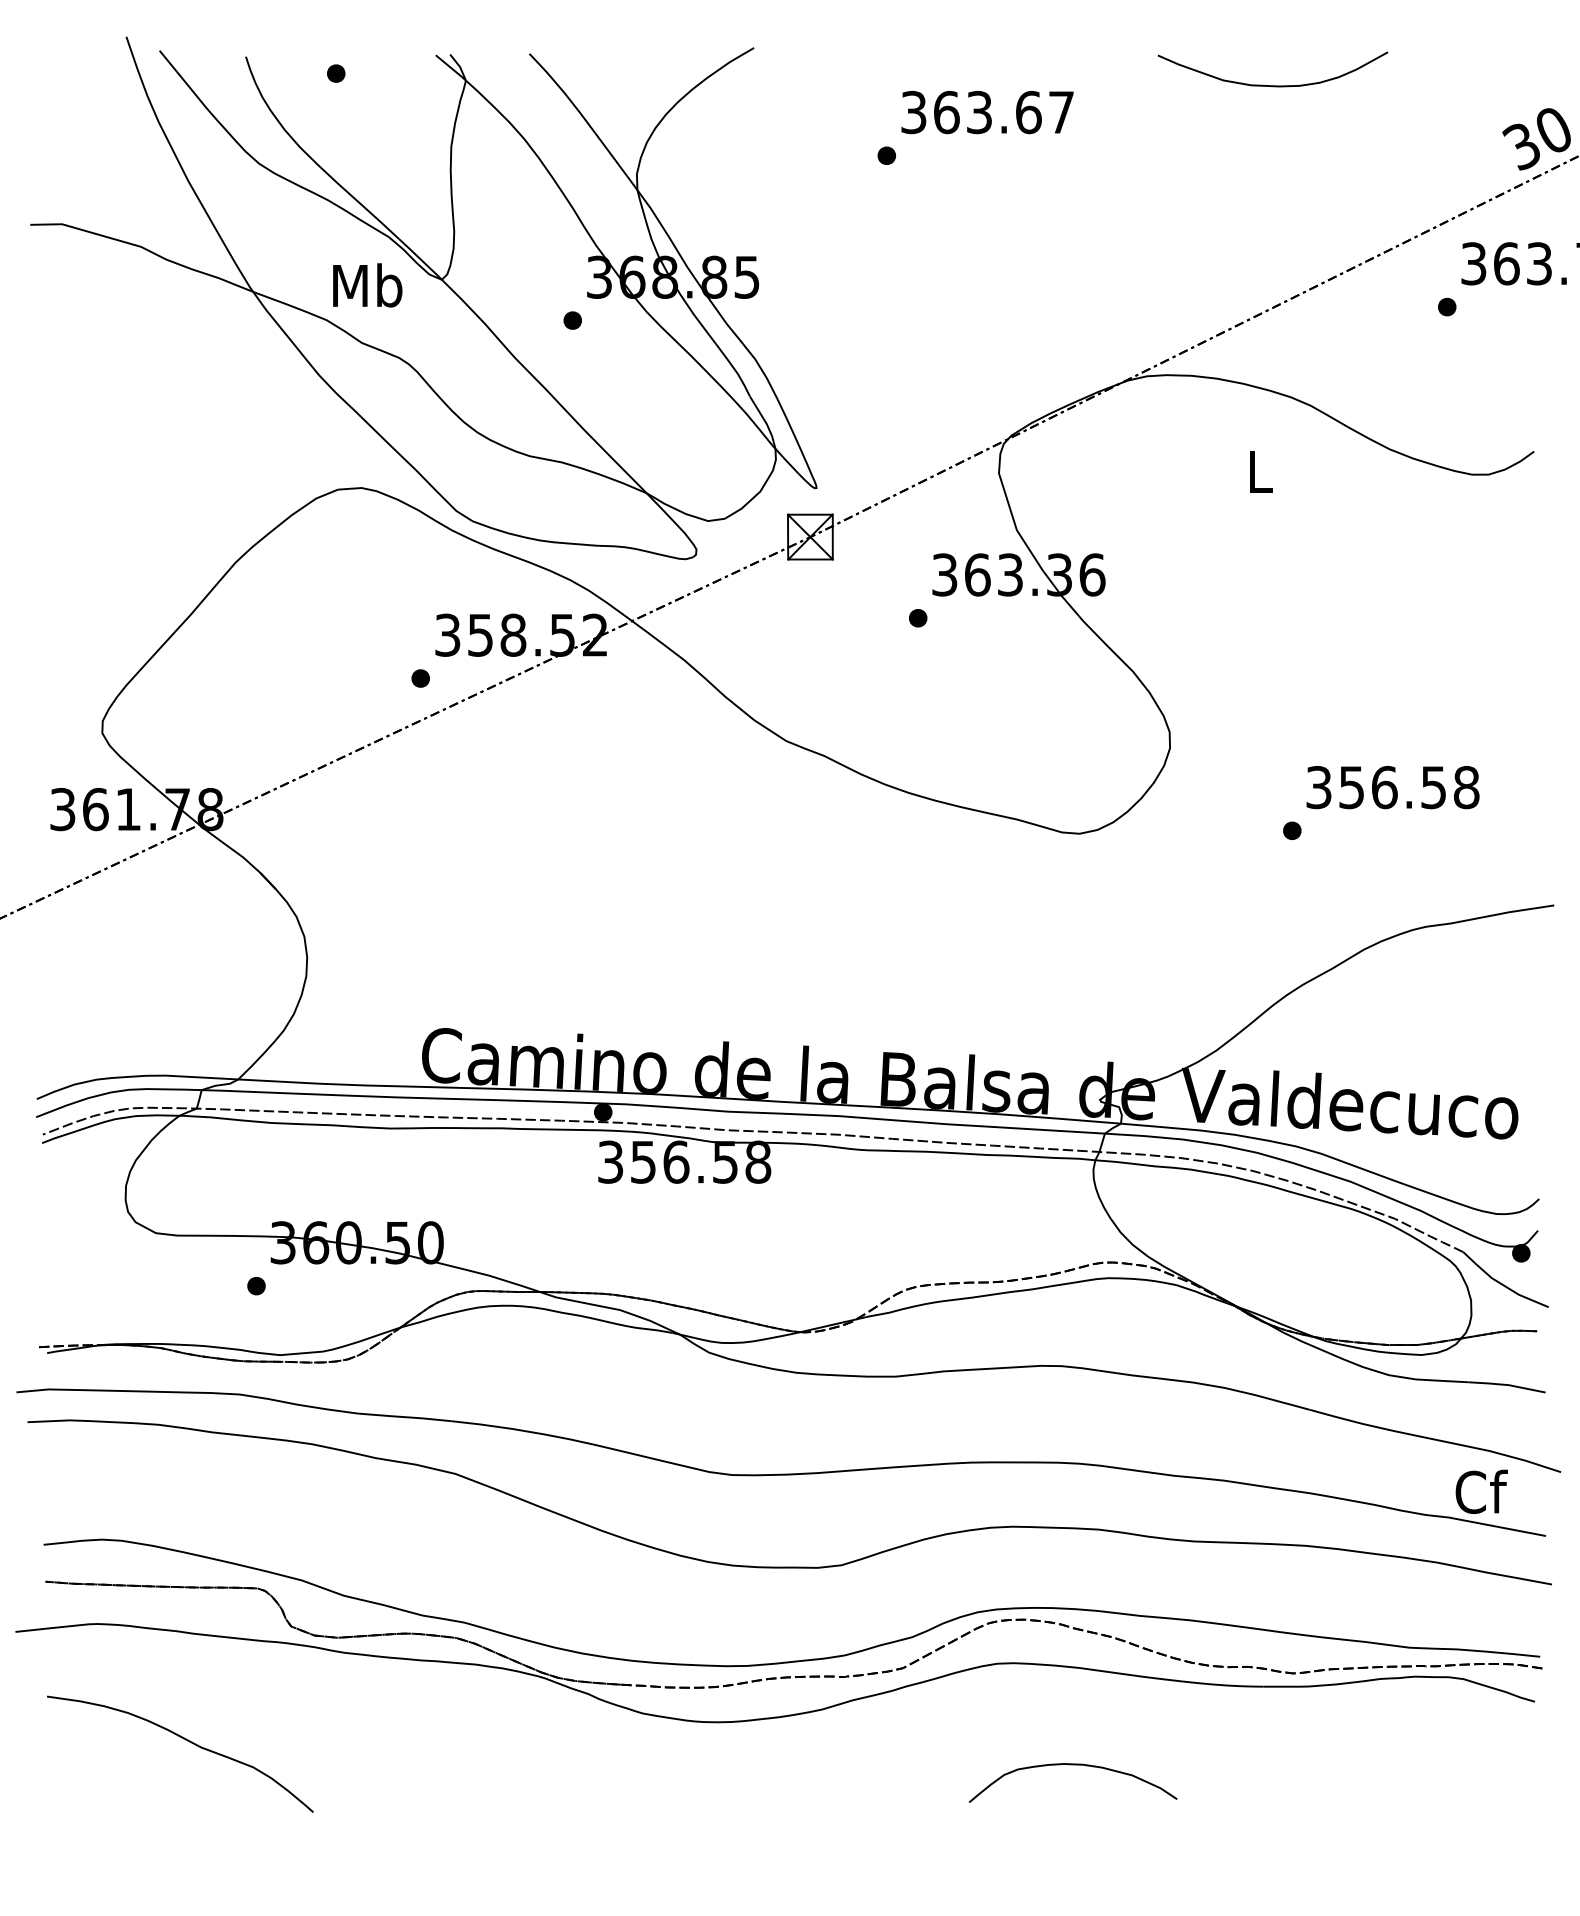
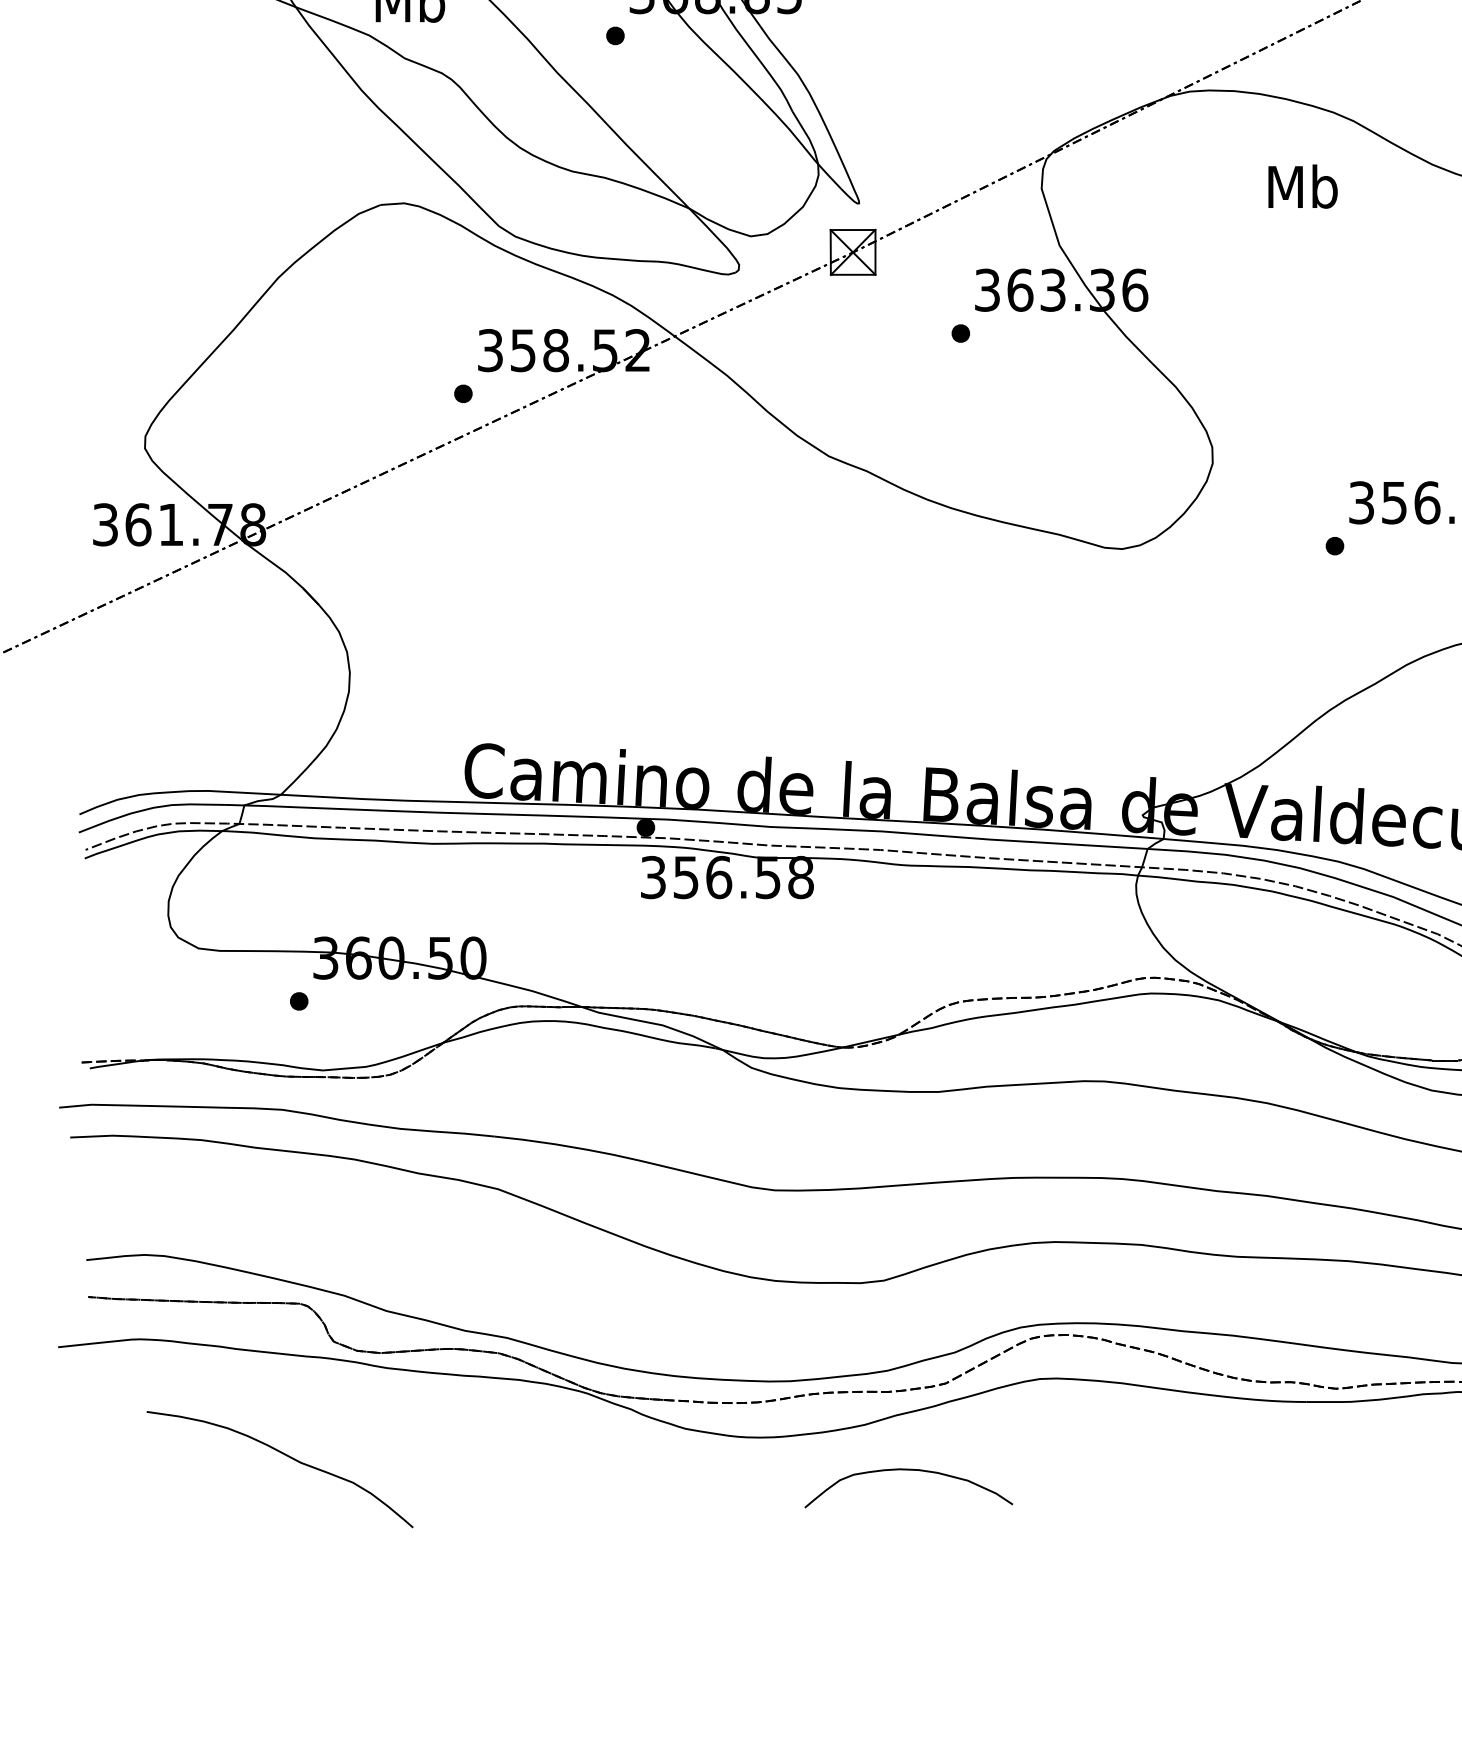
text: (1260, 471) -> (1303, 186), L -> Mb
curve: (187, 1741) -> (287, 1456), moved
curve: (1073, 1765) -> (909, 1470), moved

